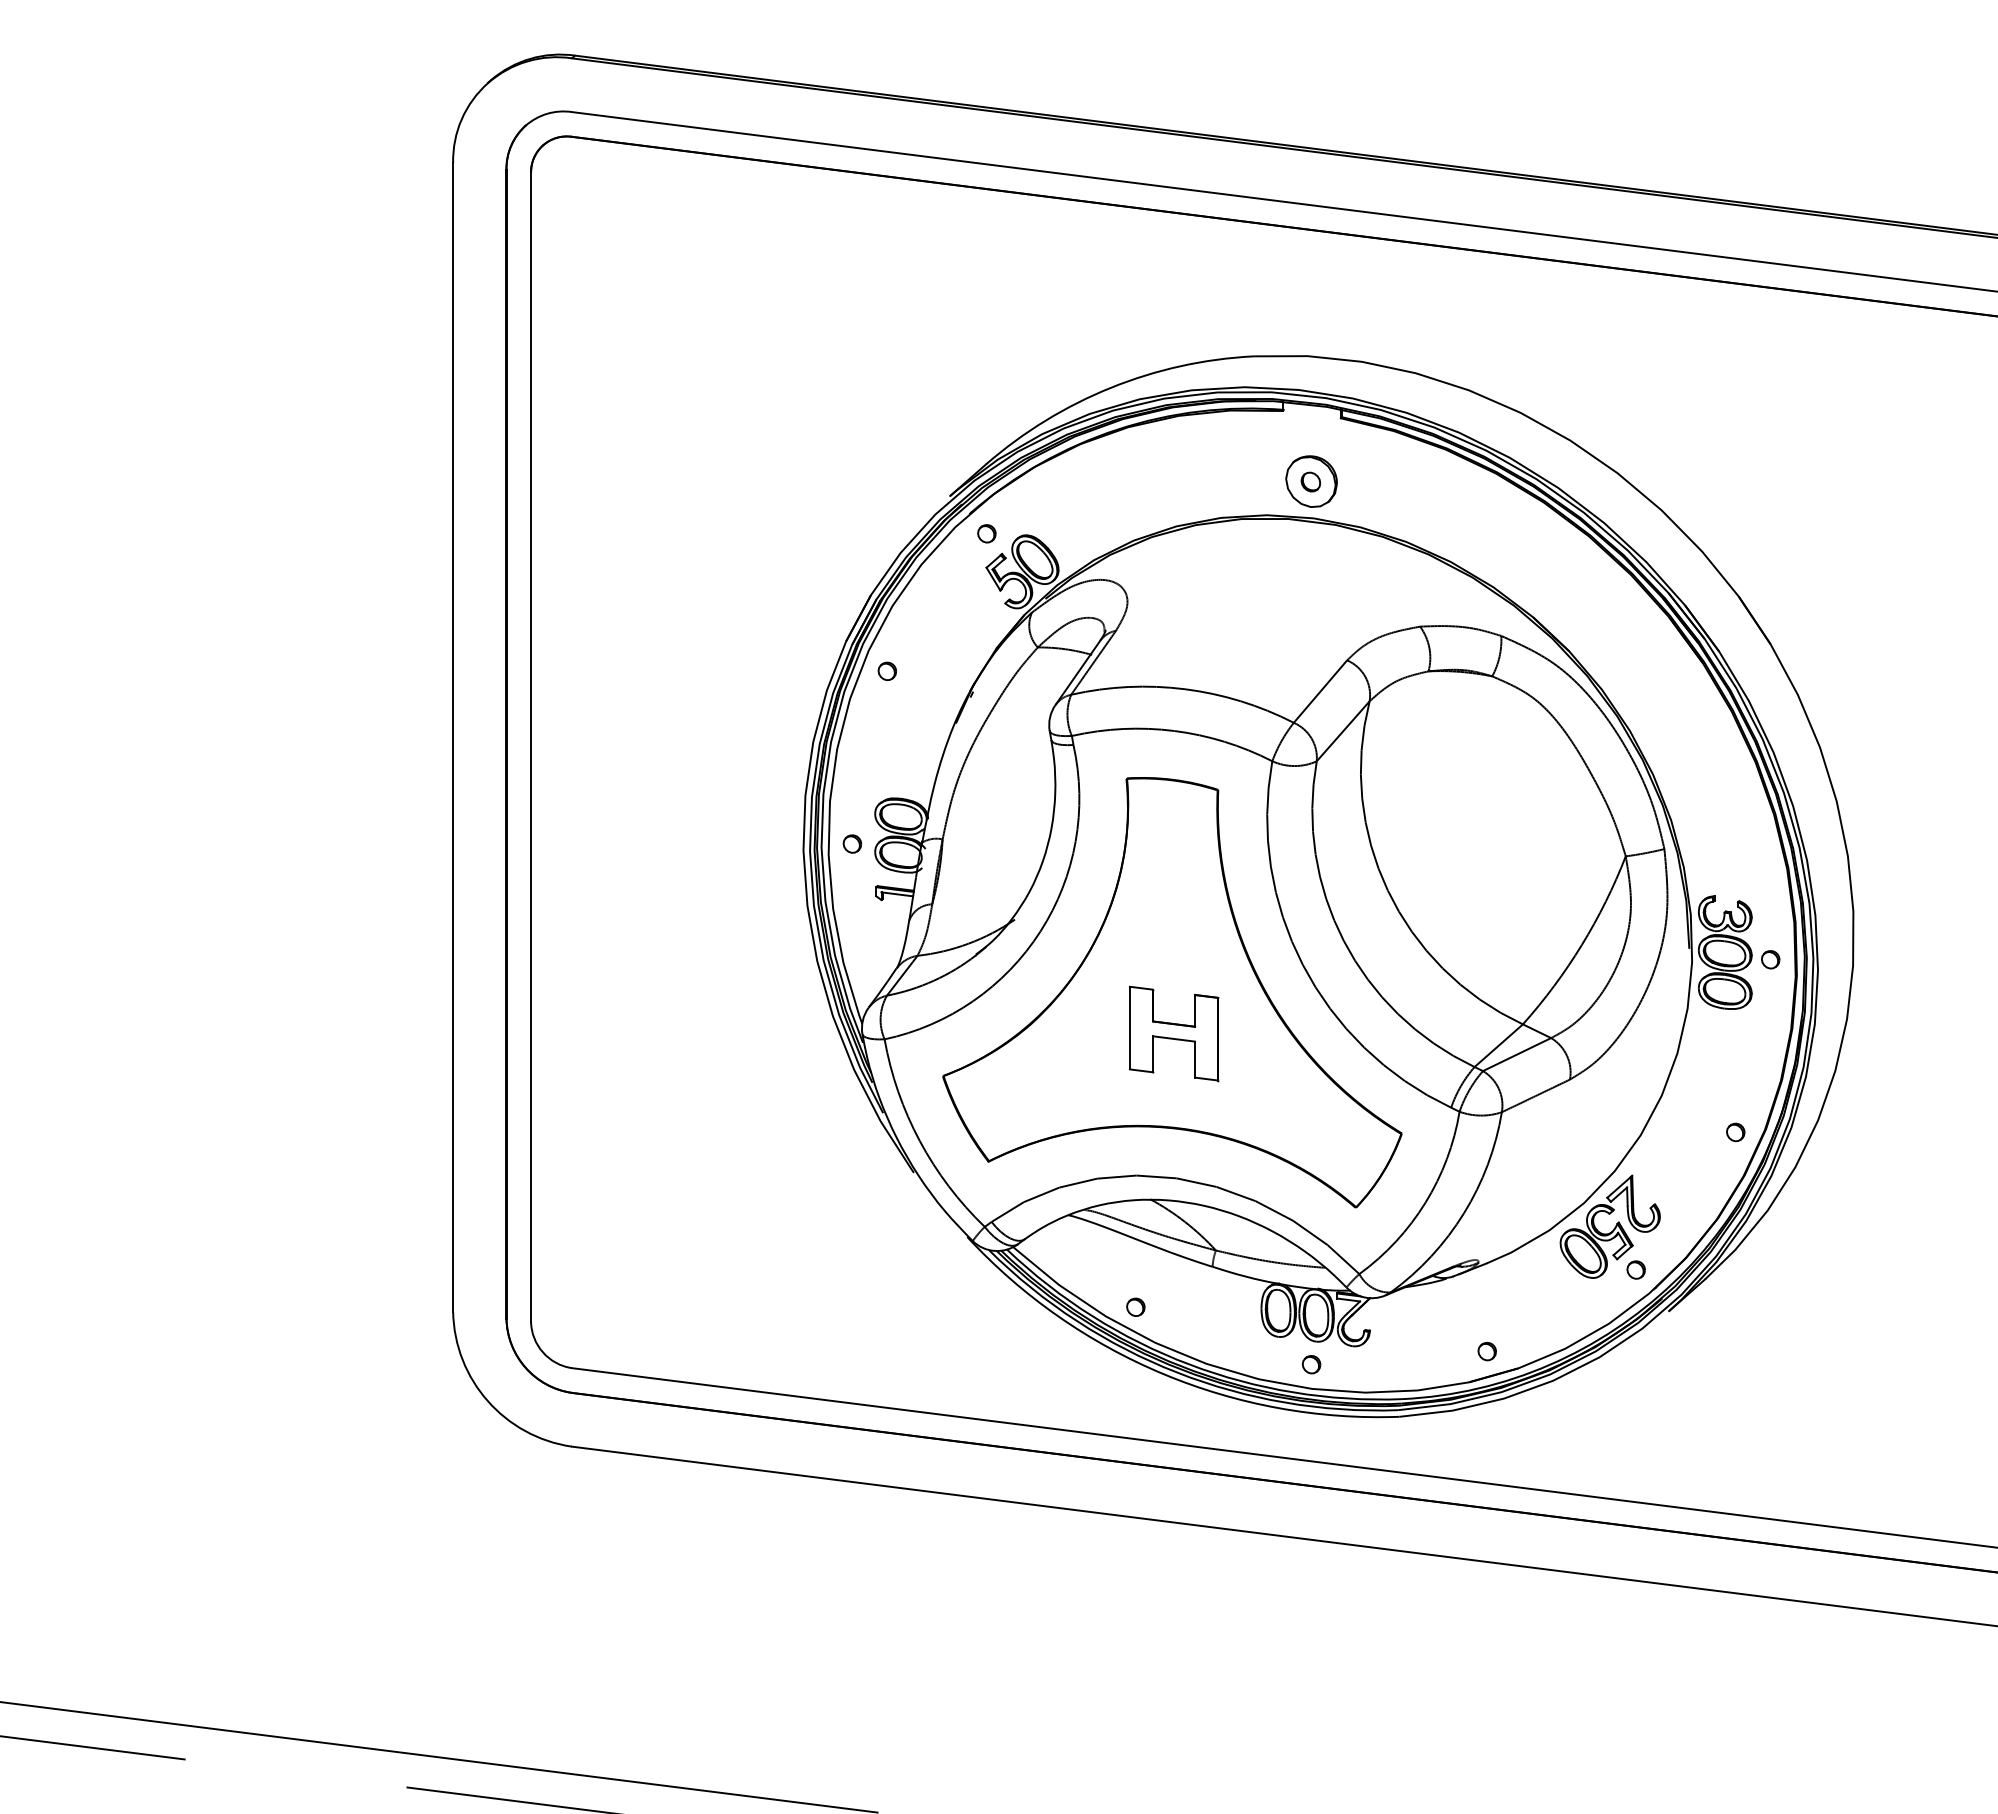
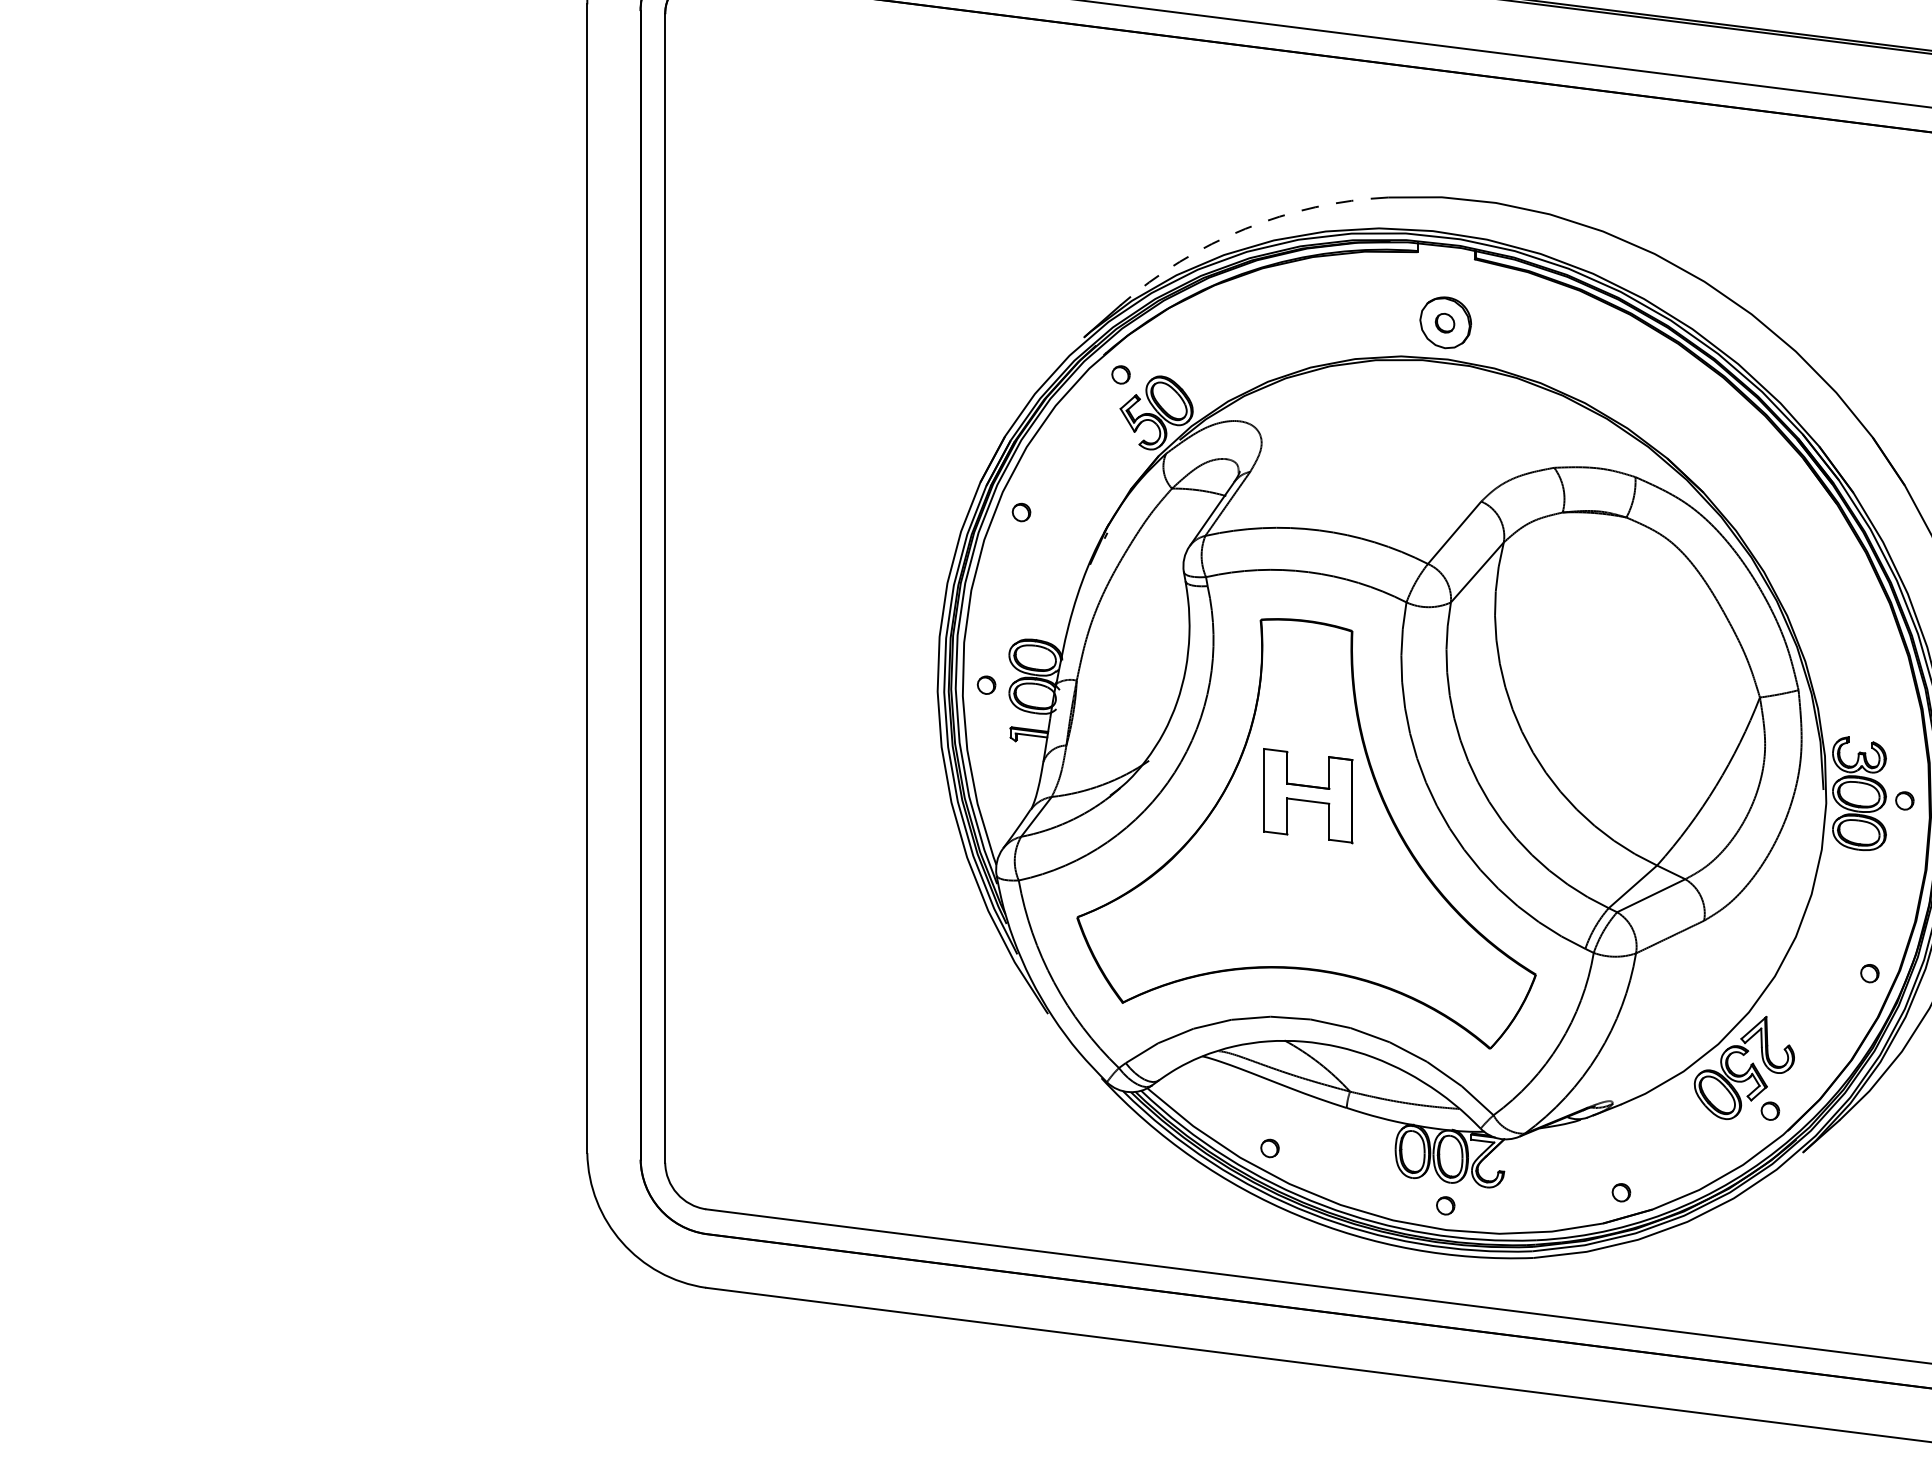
arc: (1111, 387) -> (1245, 228), solid -> dashed
part: (1174, 1033) -> (1308, 795), moved

